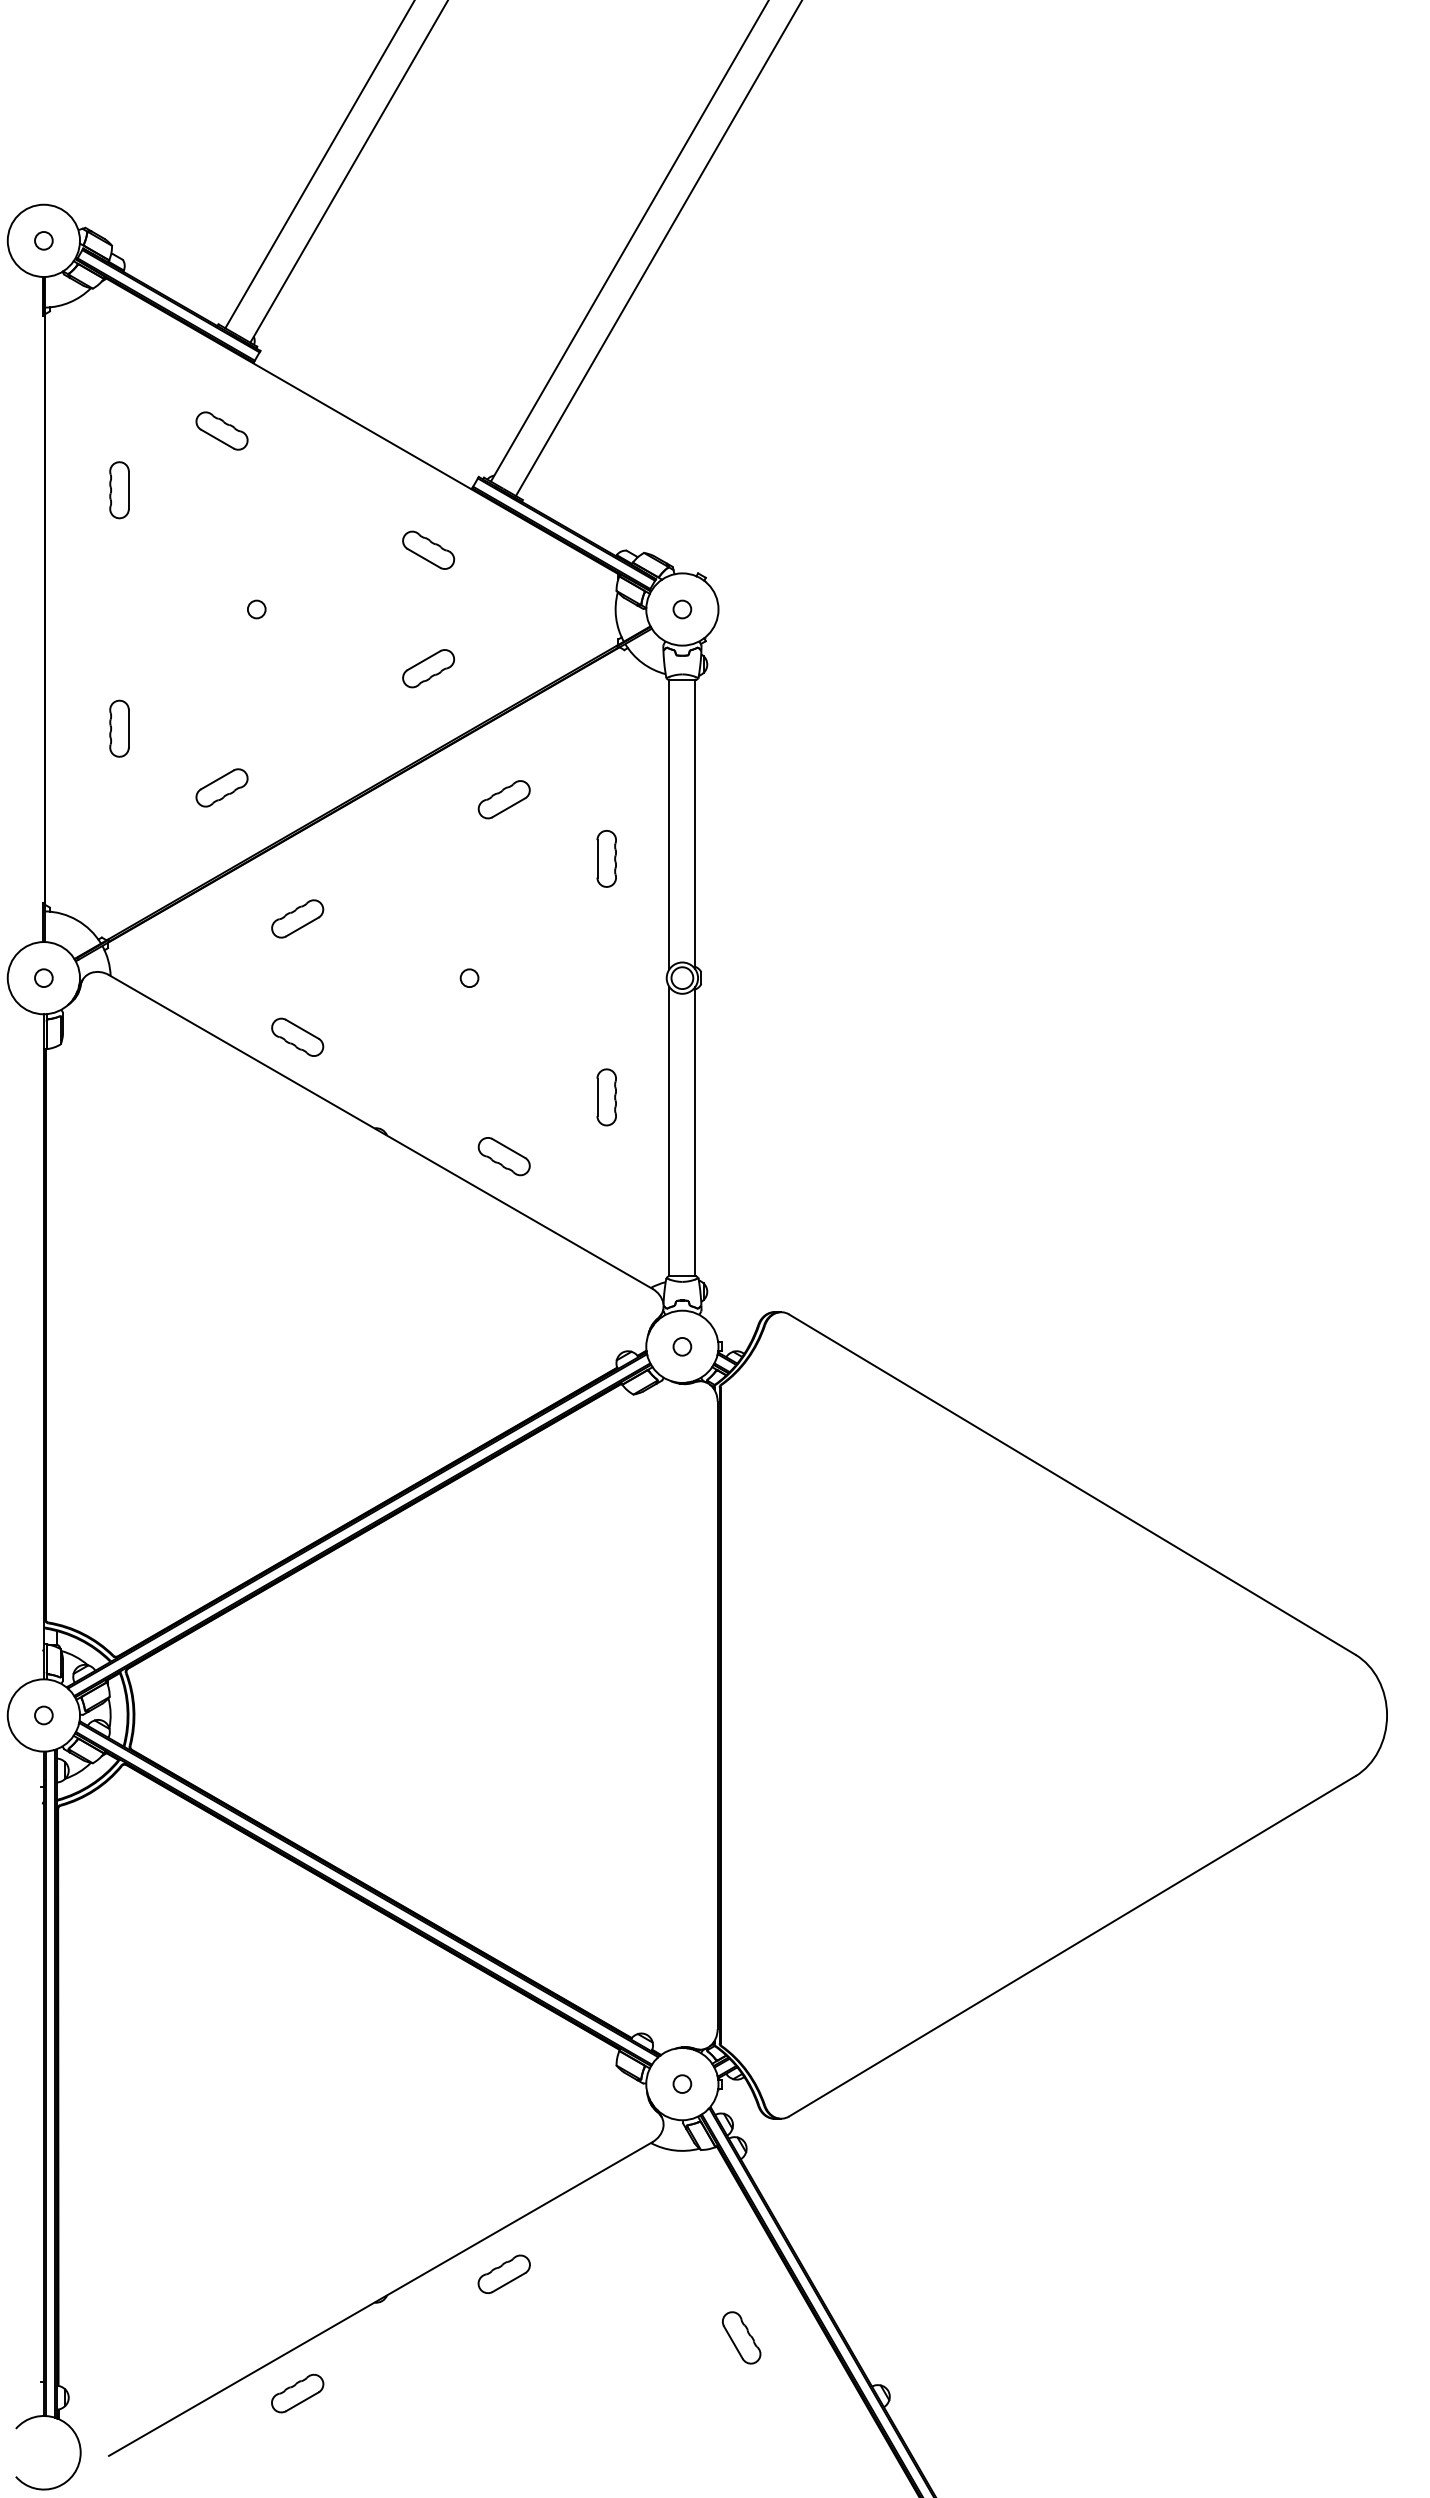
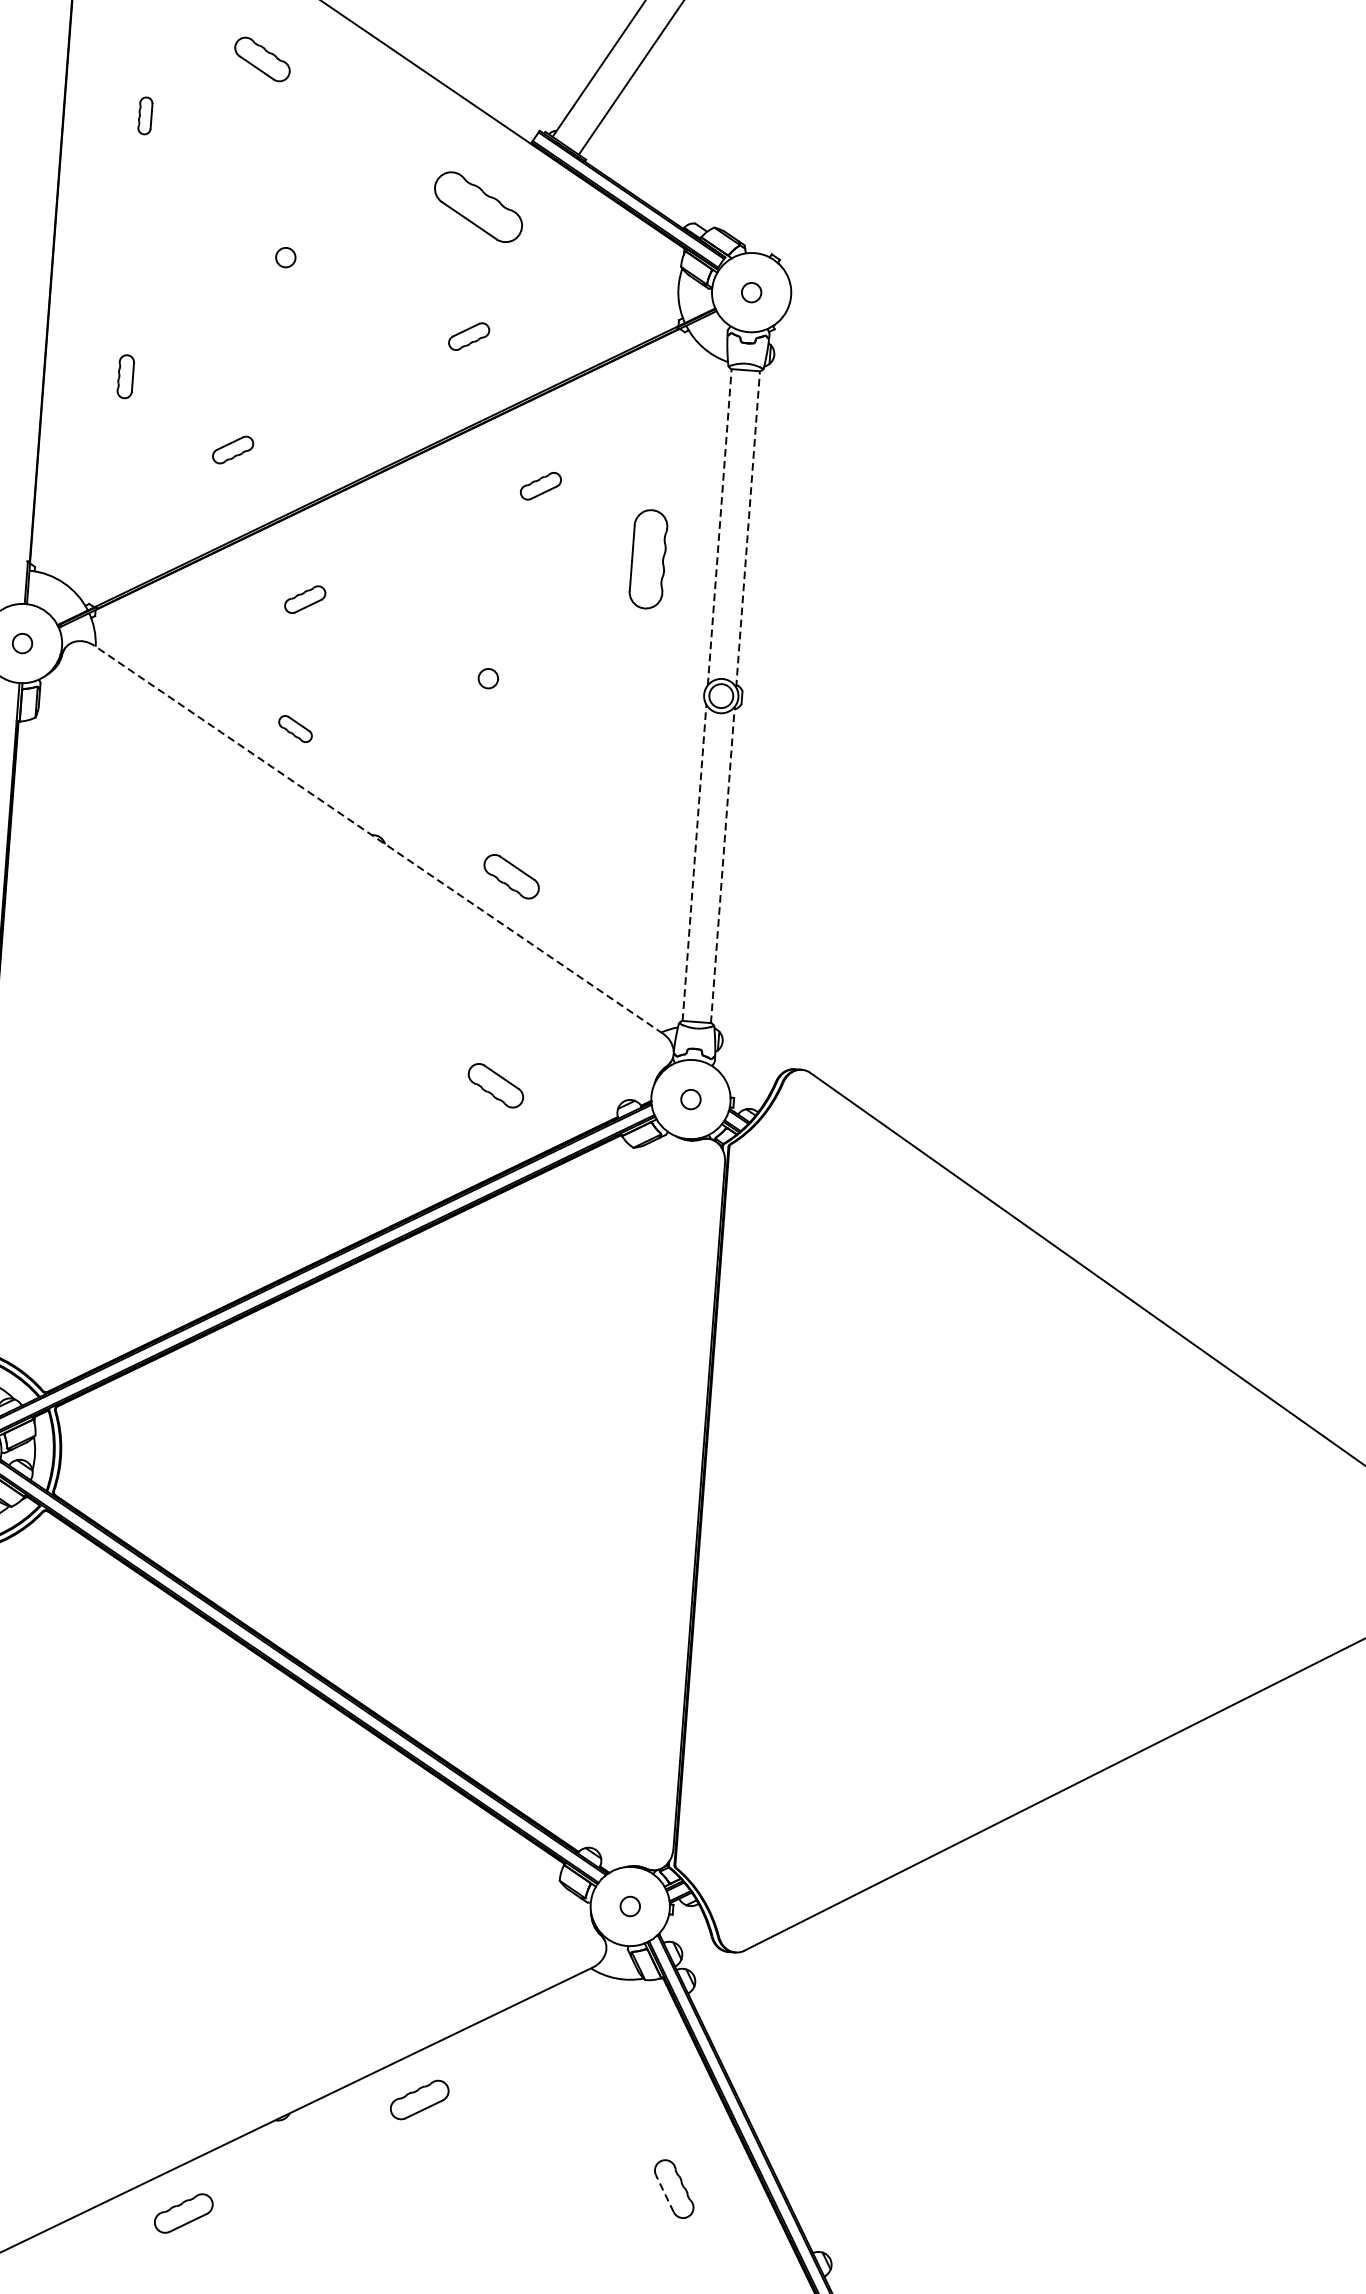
part: (119, 490) -> (145, 116), size x0.6
part: (428, 549) -> (478, 206), size x1.6
part: (428, 668) -> (468, 336), size x0.7
part: (119, 728) -> (125, 376), size x0.7
part: (221, 787) -> (232, 449), size x0.7
part: (503, 799) -> (540, 485), size x0.7
line: (669, 824) -> (719, 526), solid -> dashed
line: (695, 824) -> (748, 529), solid -> dashed
part: (606, 858) -> (648, 558), size x1.6
part: (297, 918) -> (304, 599), size x0.7
part: (297, 1036) -> (295, 728), size x0.6
part: (606, 1097) -> (628, 820), removed
line: (669, 1130) -> (694, 861), solid -> dashed
line: (695, 1130) -> (723, 863), solid -> dashed
line: (380, 1132) -> (378, 840), solid -> dashed
part: (503, 1347) -> (495, 1085), added
line: (733, 2342) -> (664, 2193), solid -> dashed

